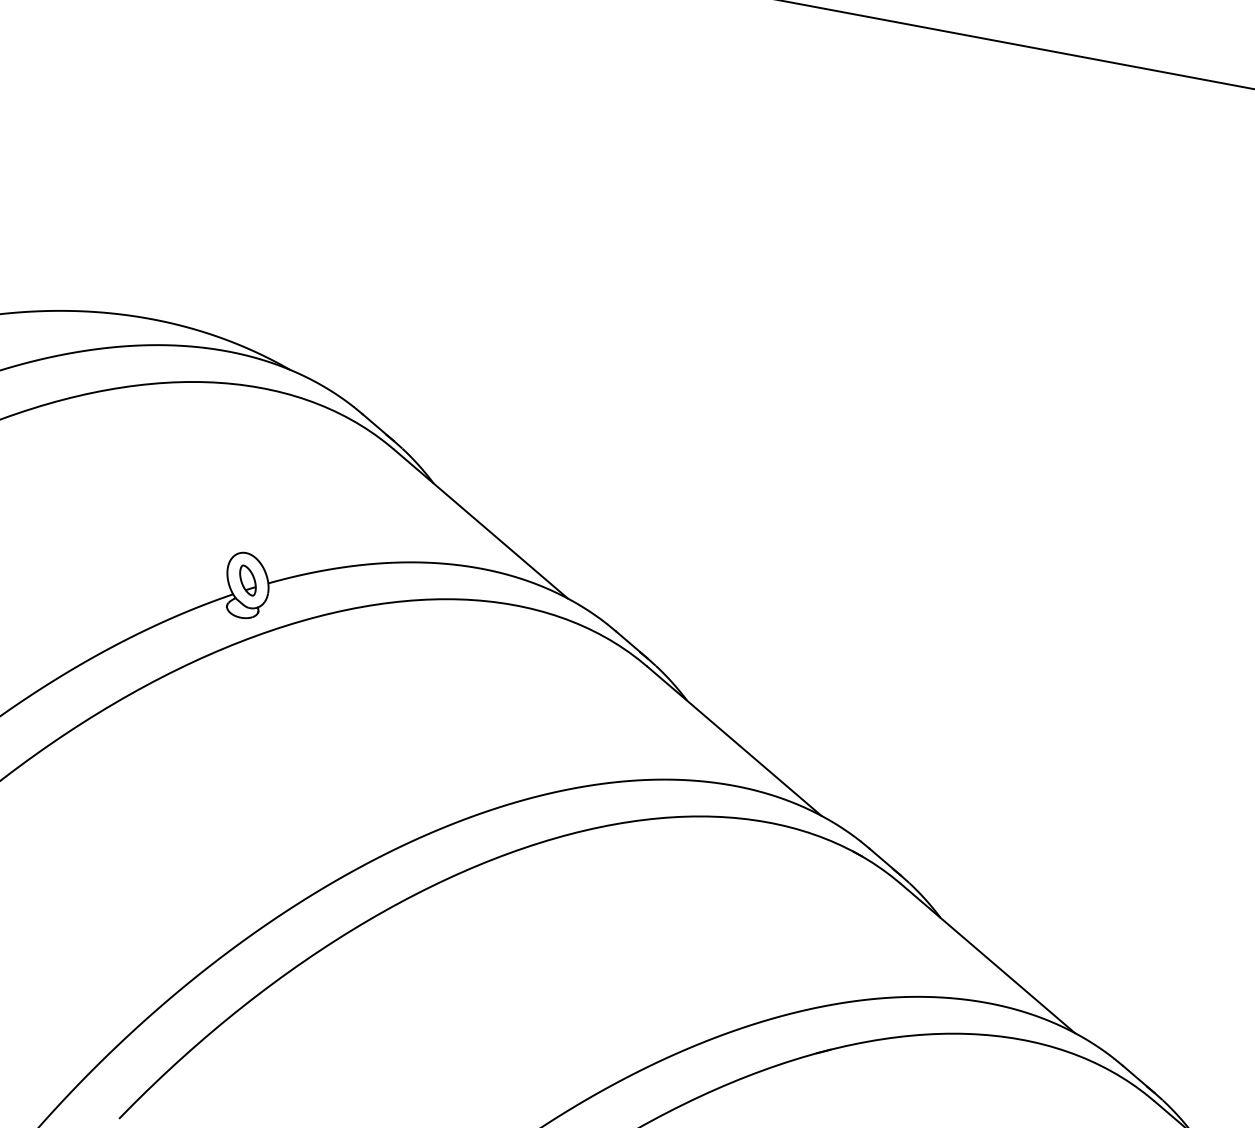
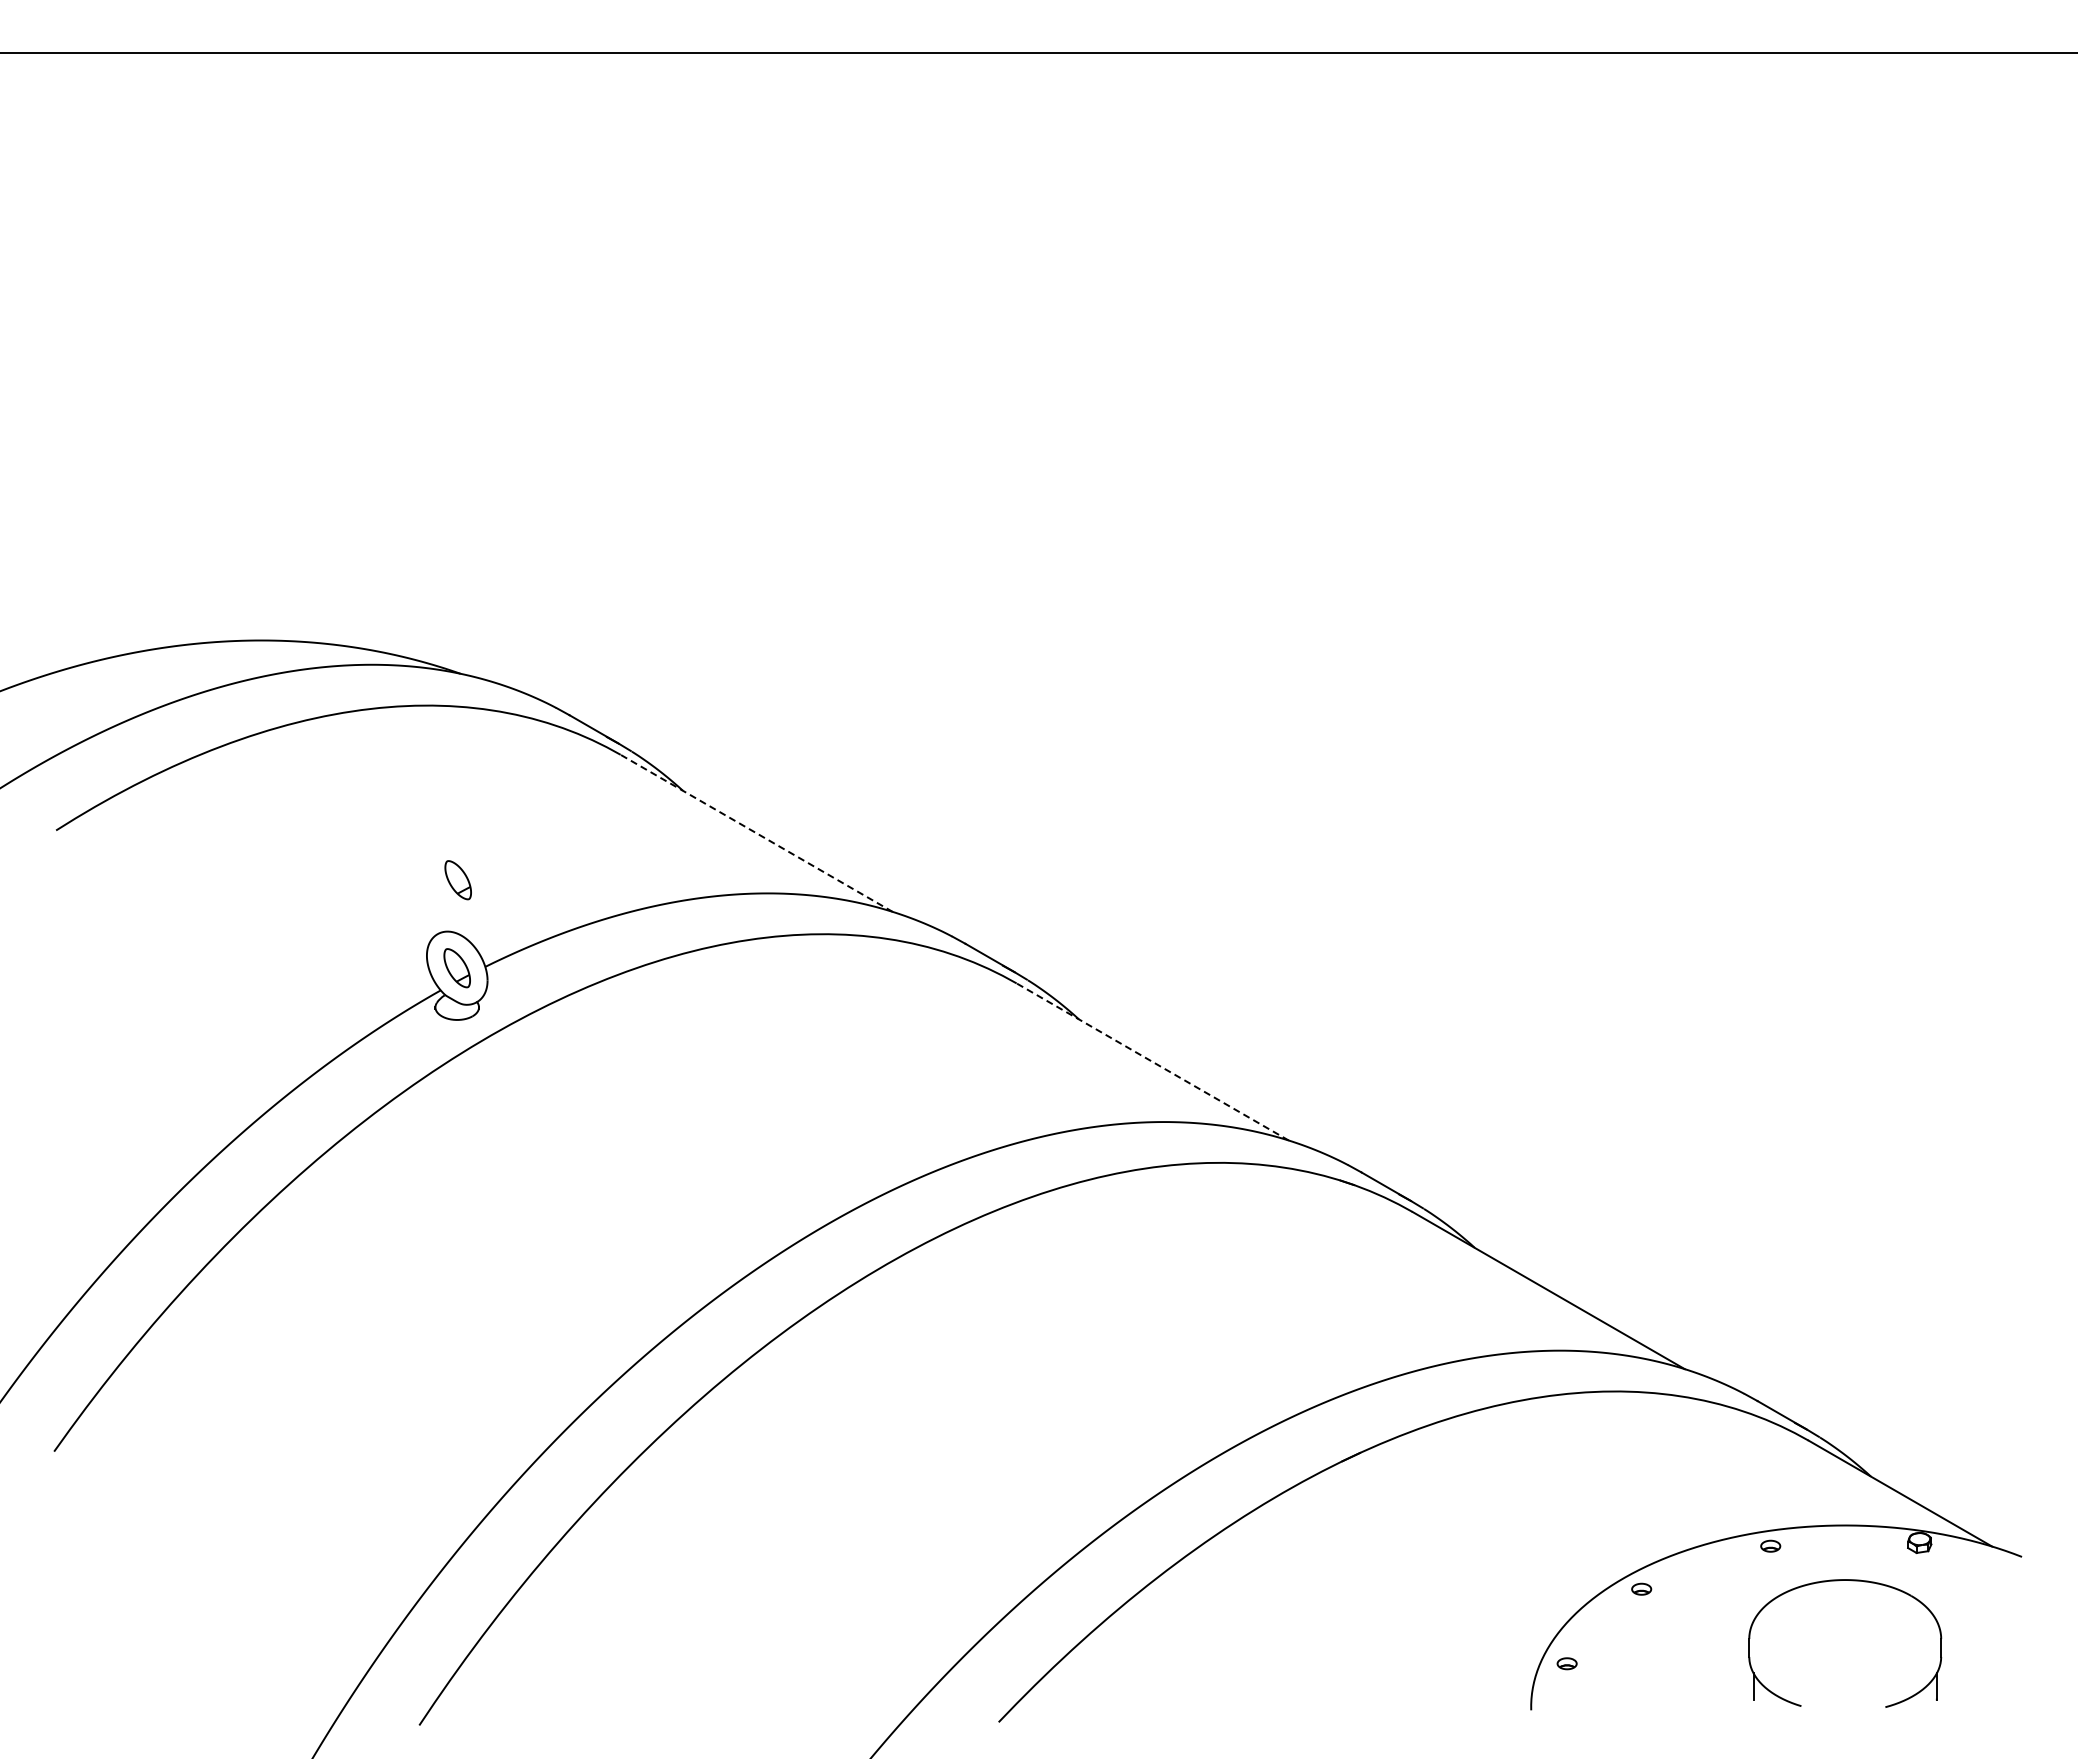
part: (259, 517) -> (457, 880), added
line: (480, 524) -> (756, 833), solid -> dashed
line: (734, 740) -> (1152, 1061), solid -> dashed

